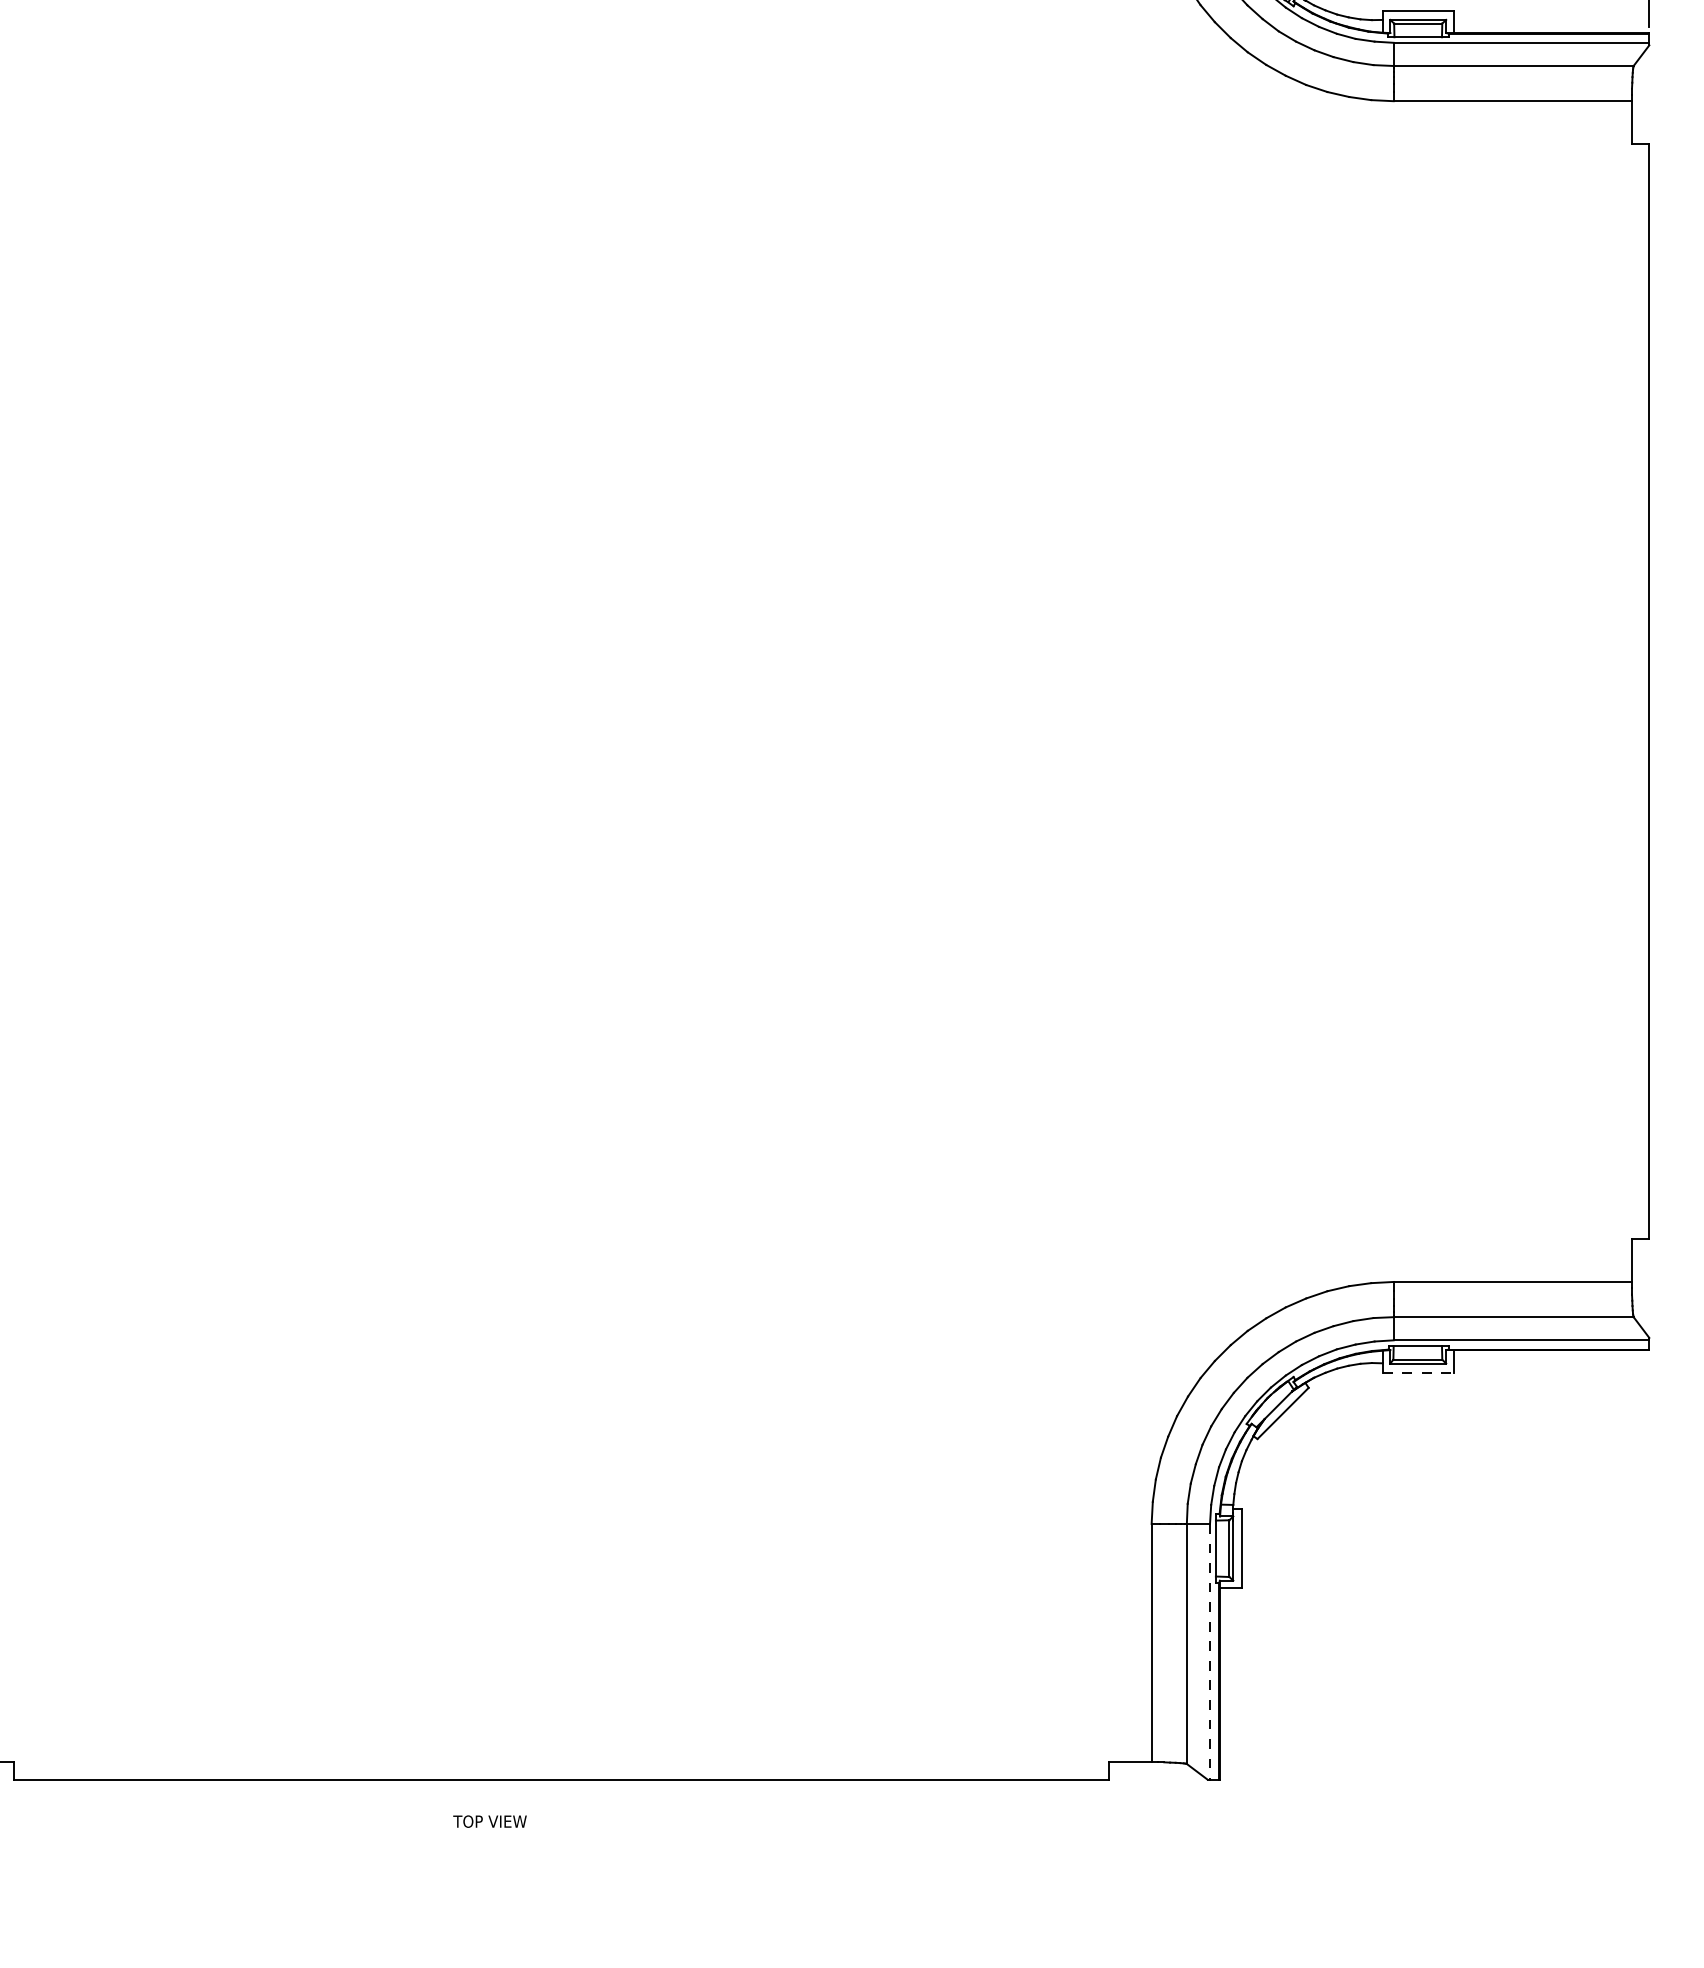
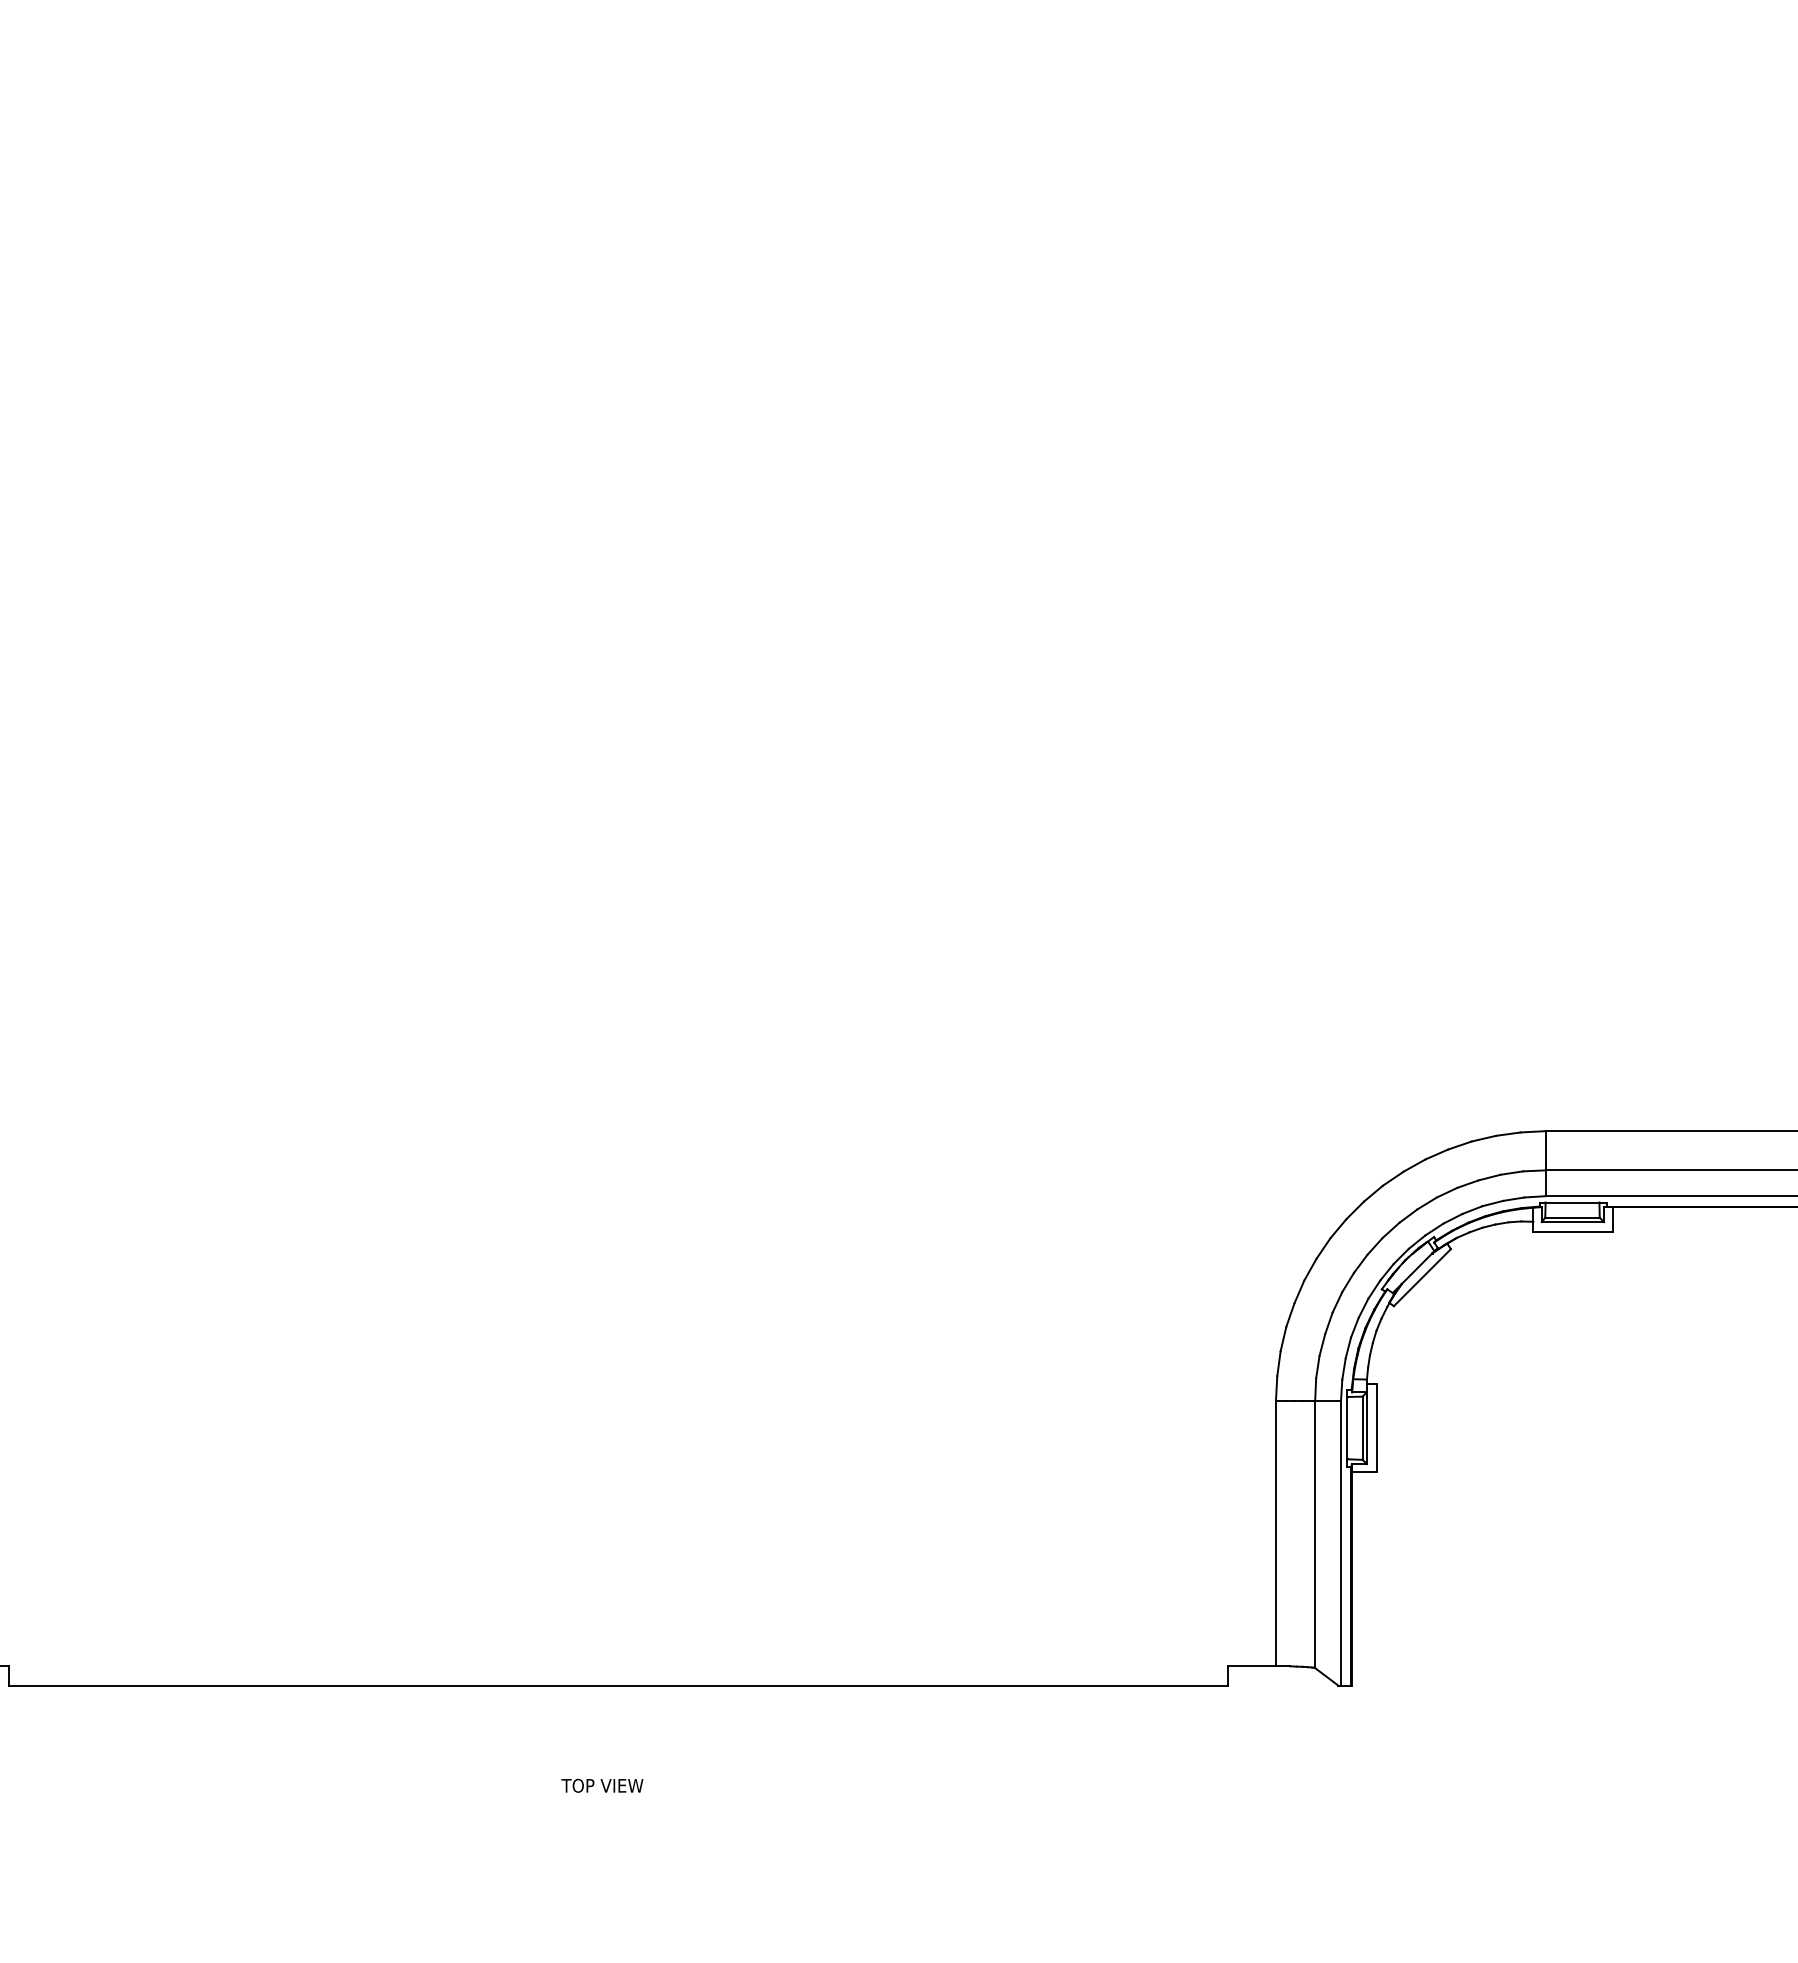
line: (1418, 1372) -> (1573, 1232), dashed -> solid
line: (1210, 1651) -> (1341, 1542), dashed -> solid
text: (489, 1821) -> (601, 1785), moved

